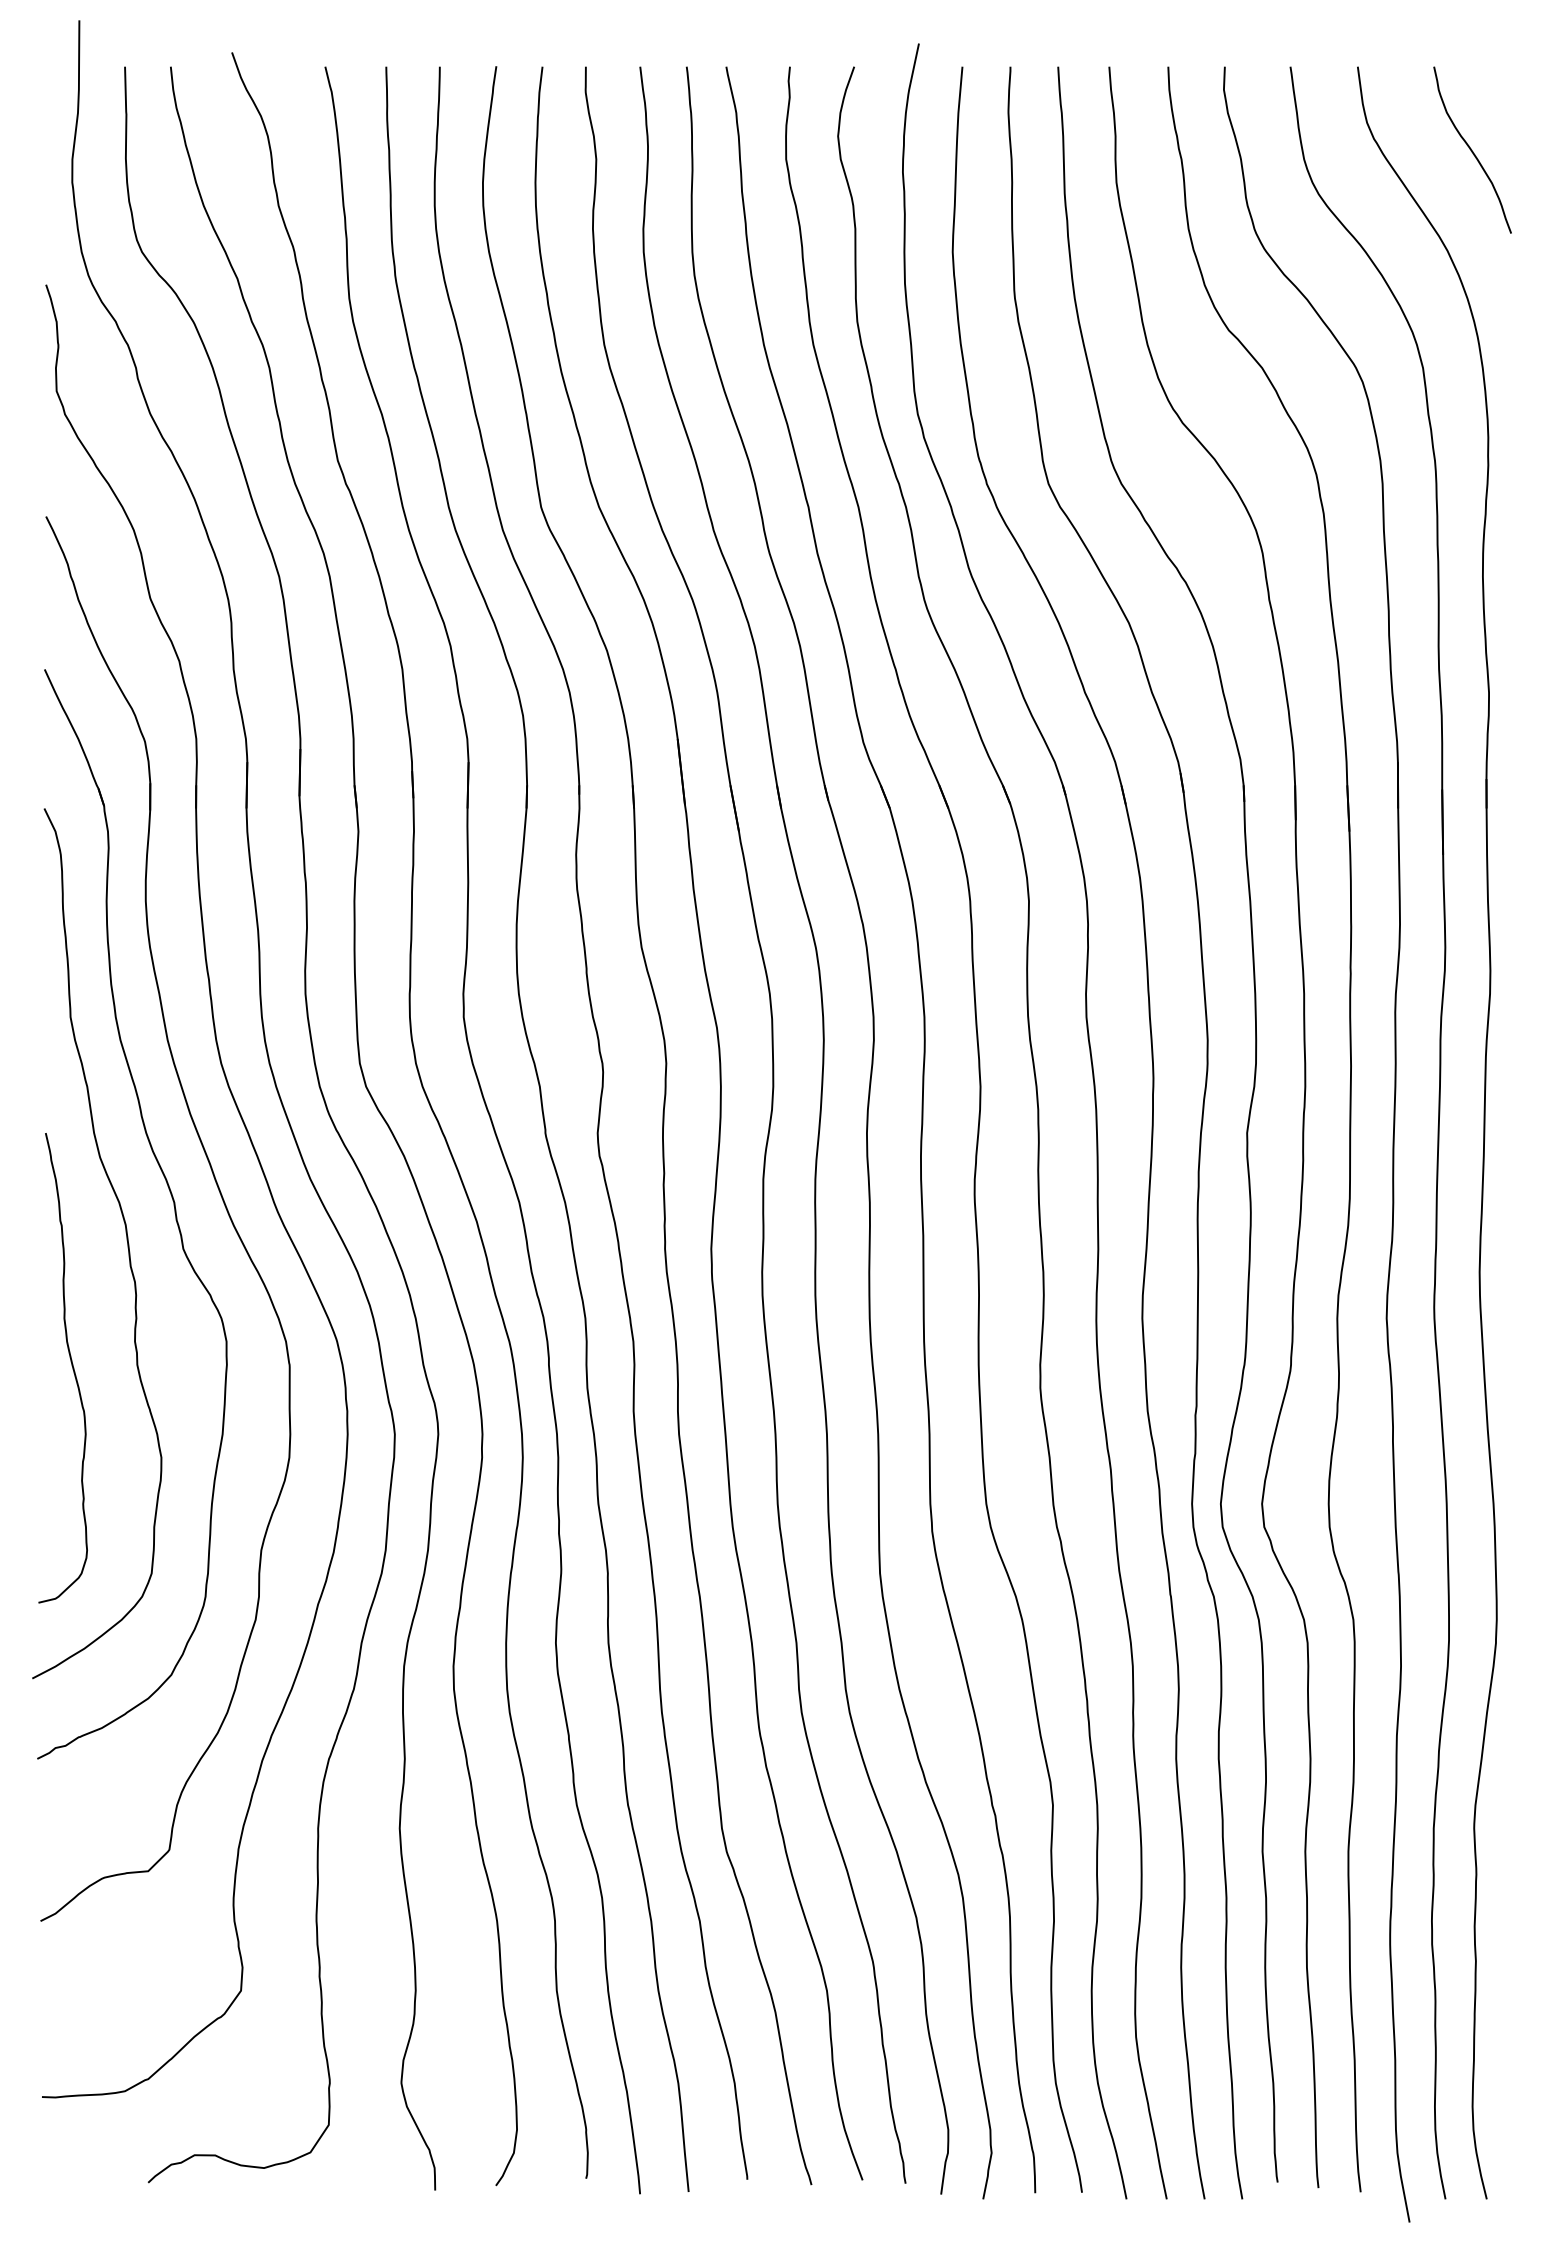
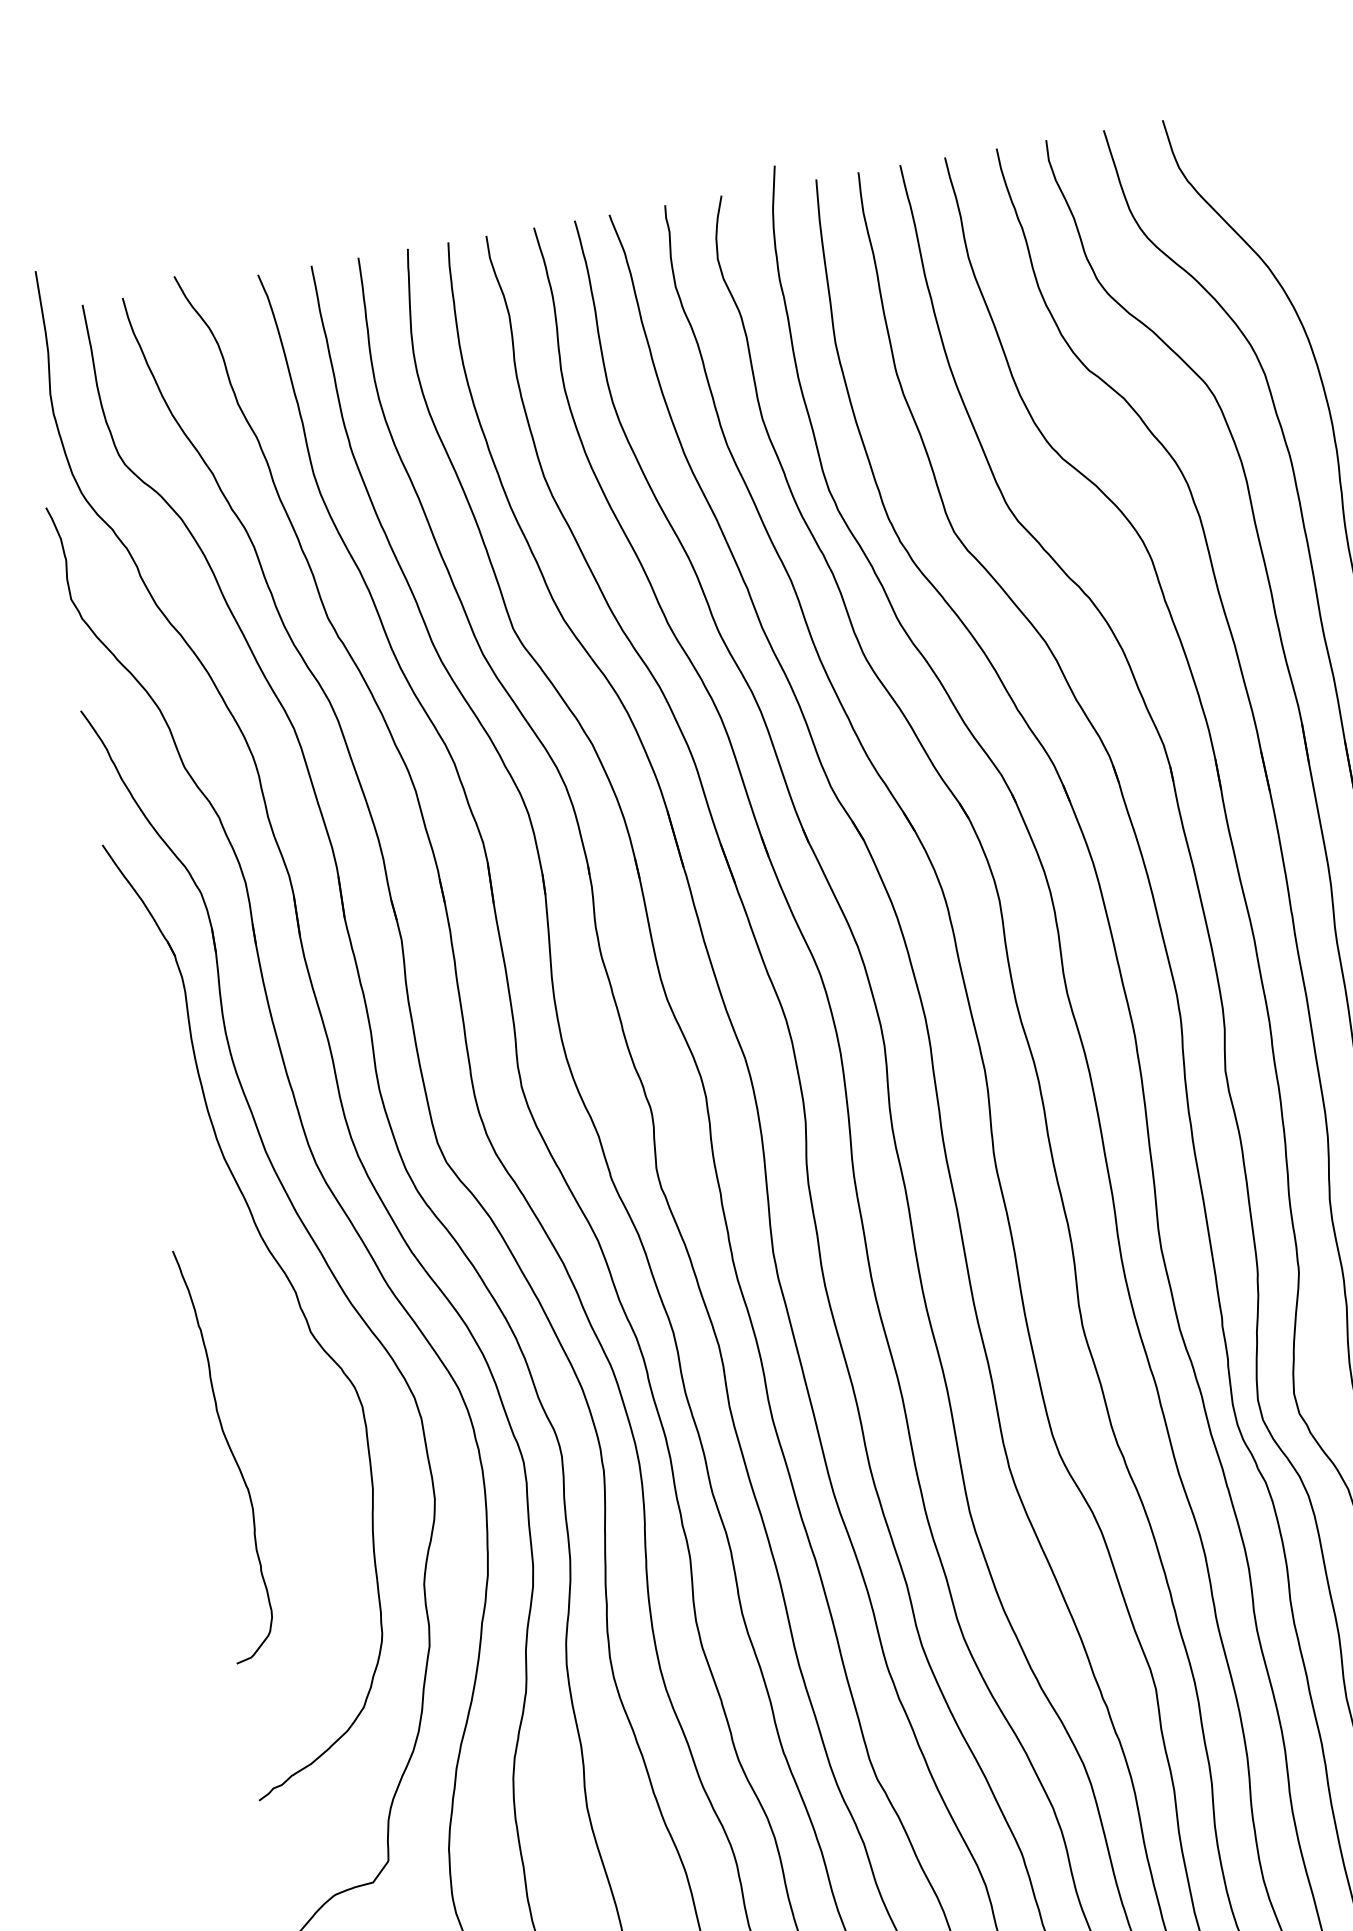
curve: (1471, 149) -> (1274, 175), removed
curve: (126, 1240) -> (259, 1333), removed

